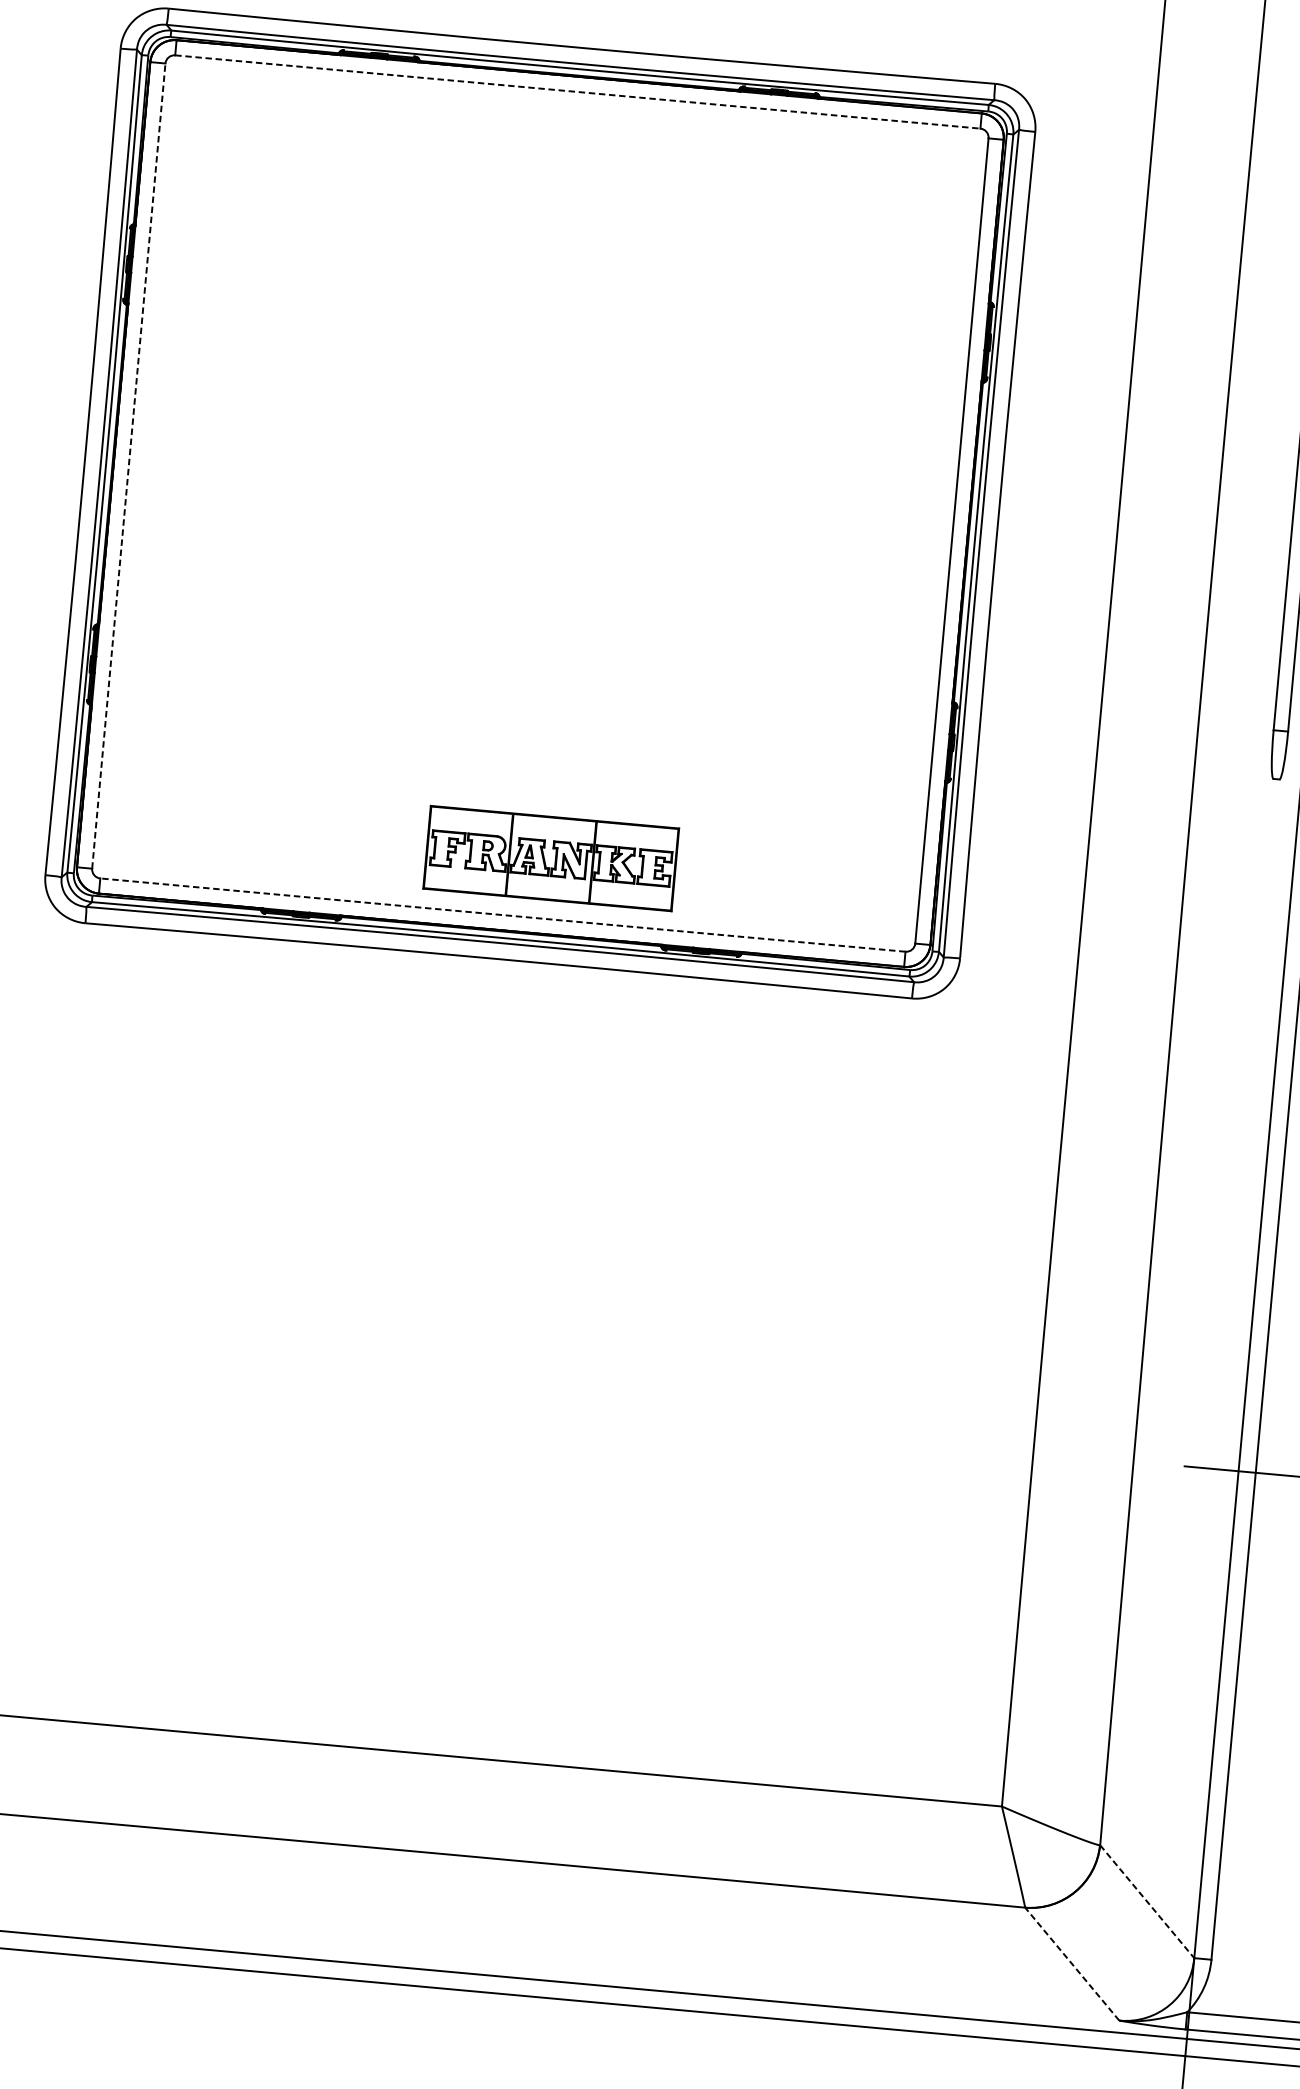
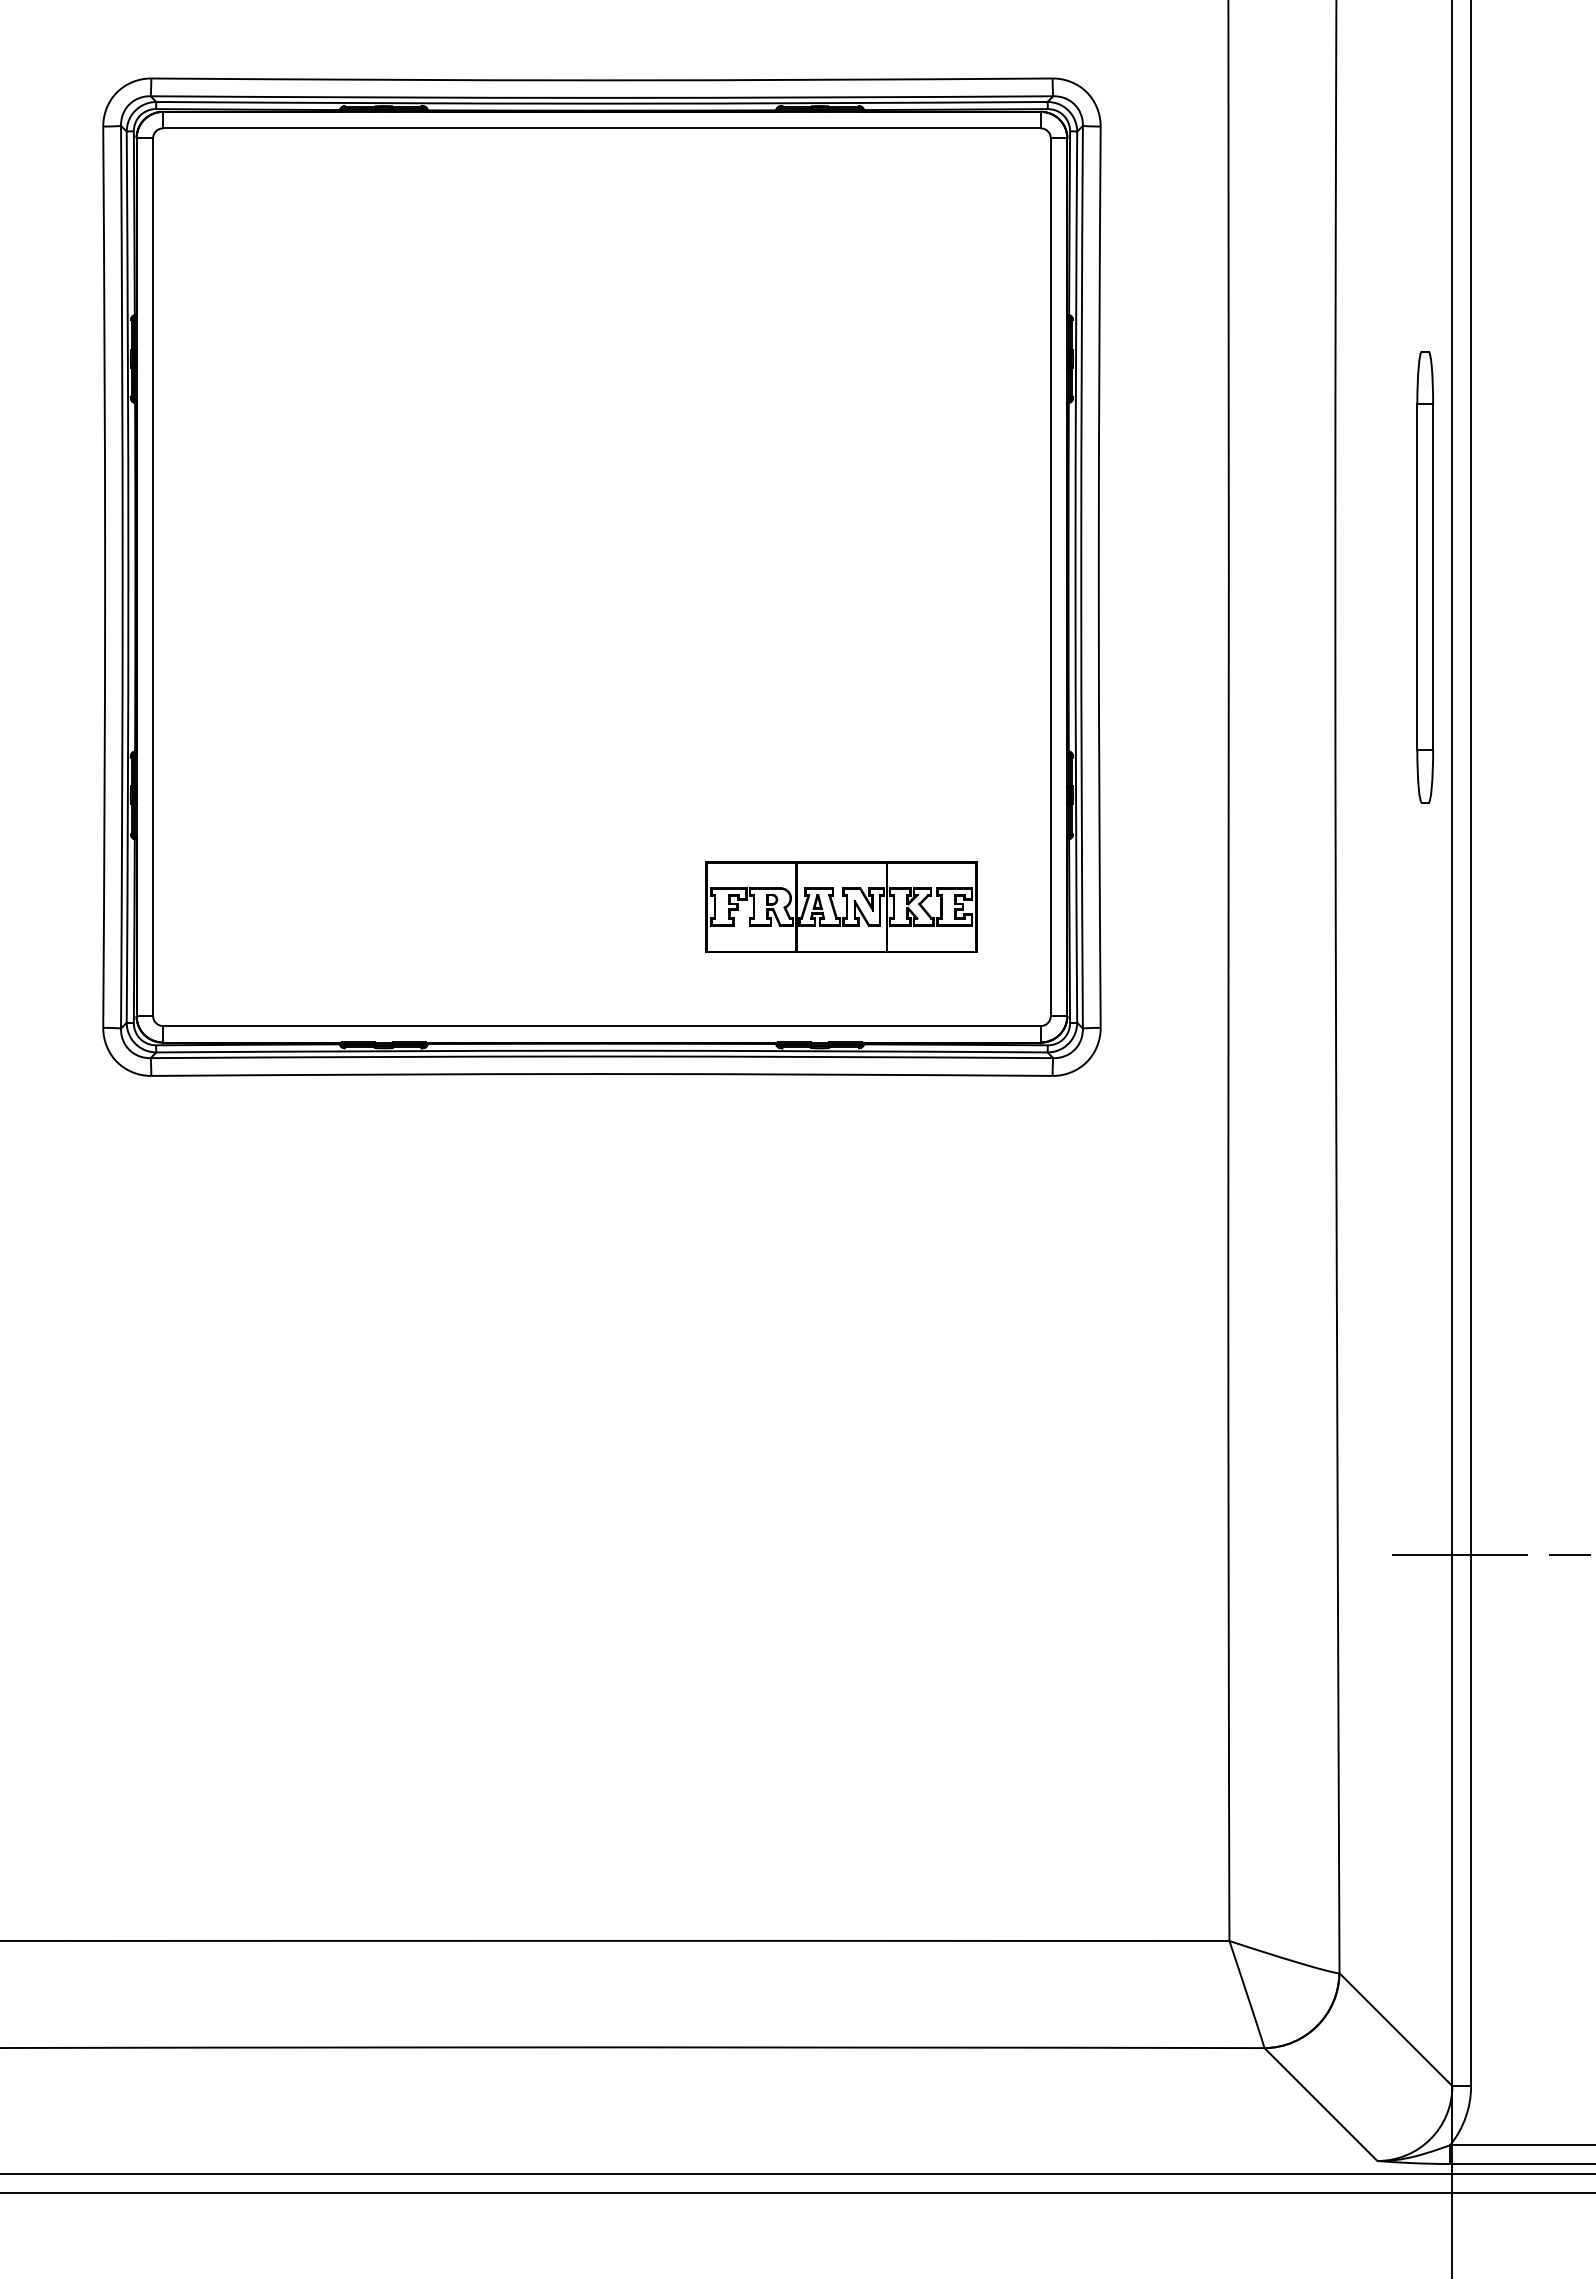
line: (578, 92) -> (602, 128), dashed -> solid
line: (129, 465) -> (153, 576), dashed -> solid
part: (551, 857) -> (841, 906), moved
line: (502, 915) -> (601, 1026), dashed -> solid
line: (1146, 1901) -> (1395, 2029), dashed -> solid
line: (1072, 1964) -> (1321, 2104), dashed -> solid

